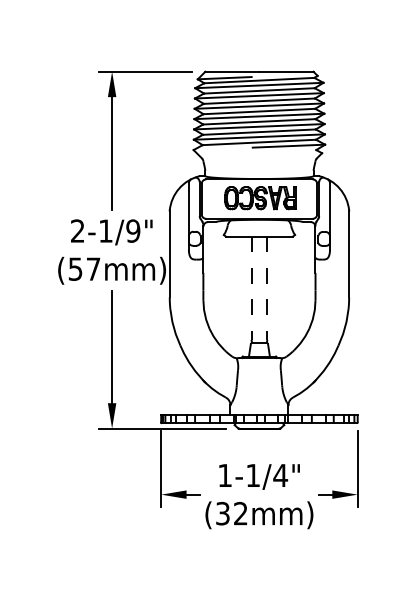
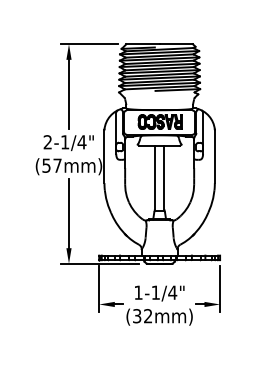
text: (132, 231) -> (81, 142), 2-1/9" -> 2-1/4"
line: (251, 288) -> (154, 177), dashed -> solid
line: (267, 288) -> (164, 177), dashed -> solid

